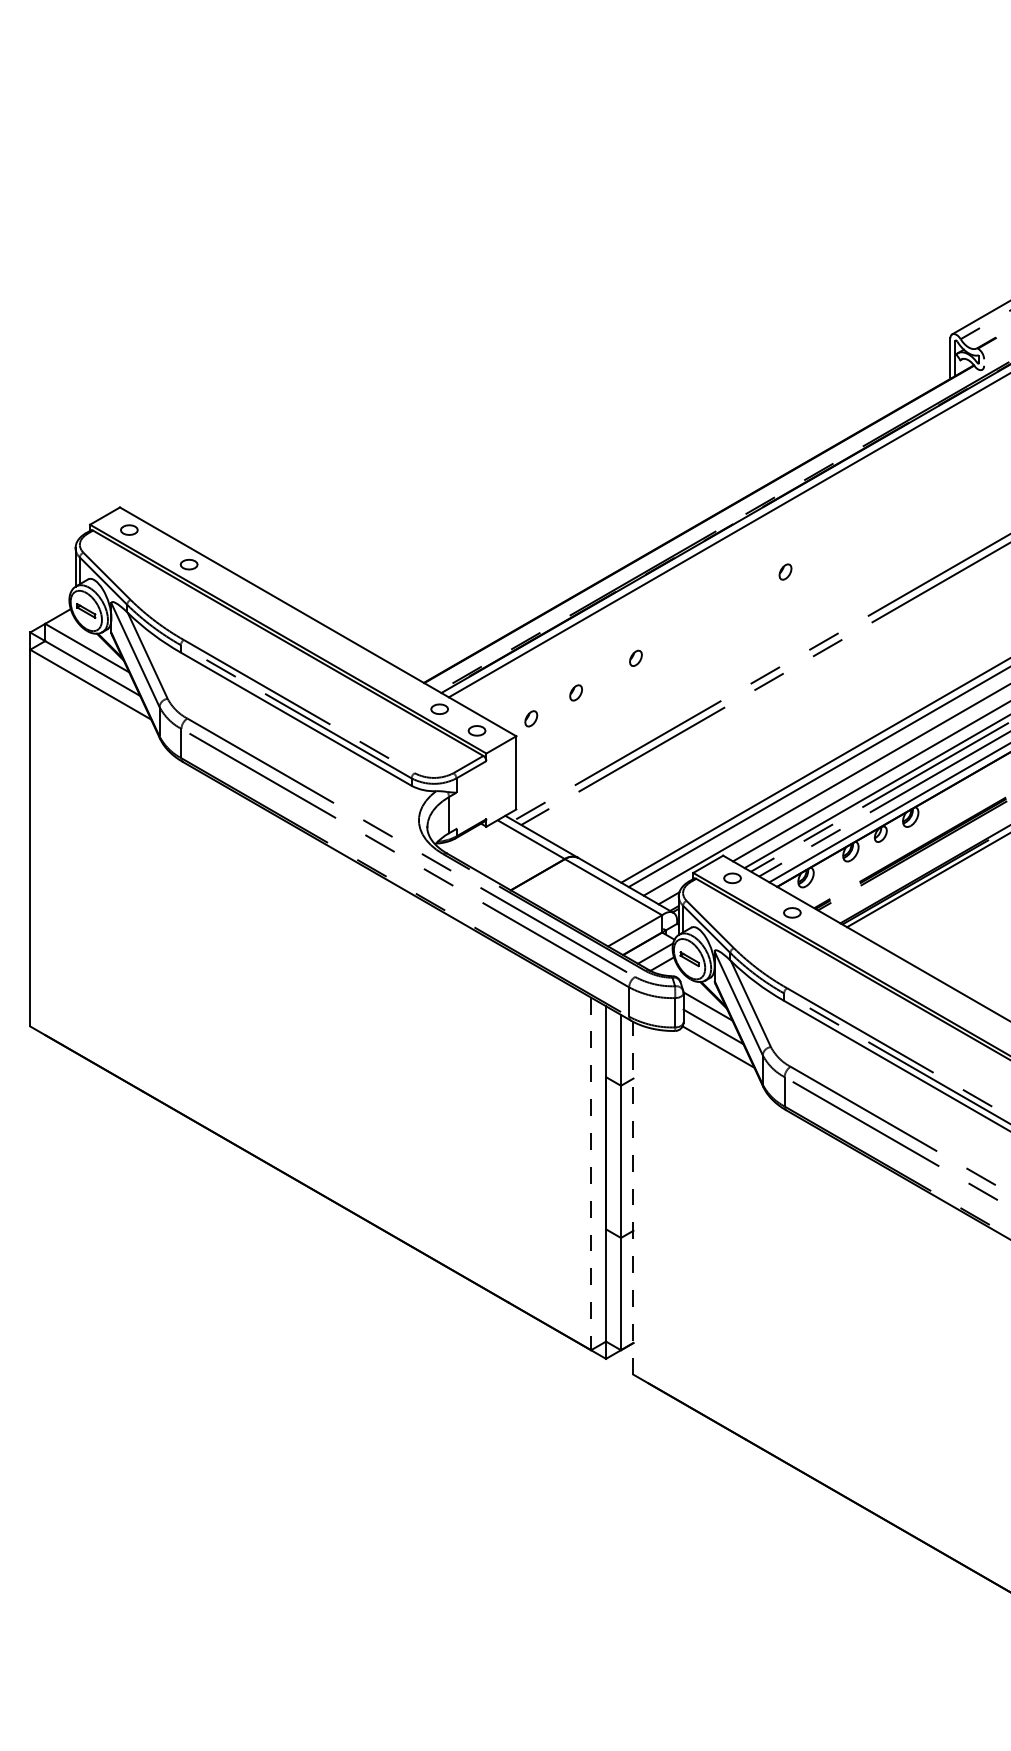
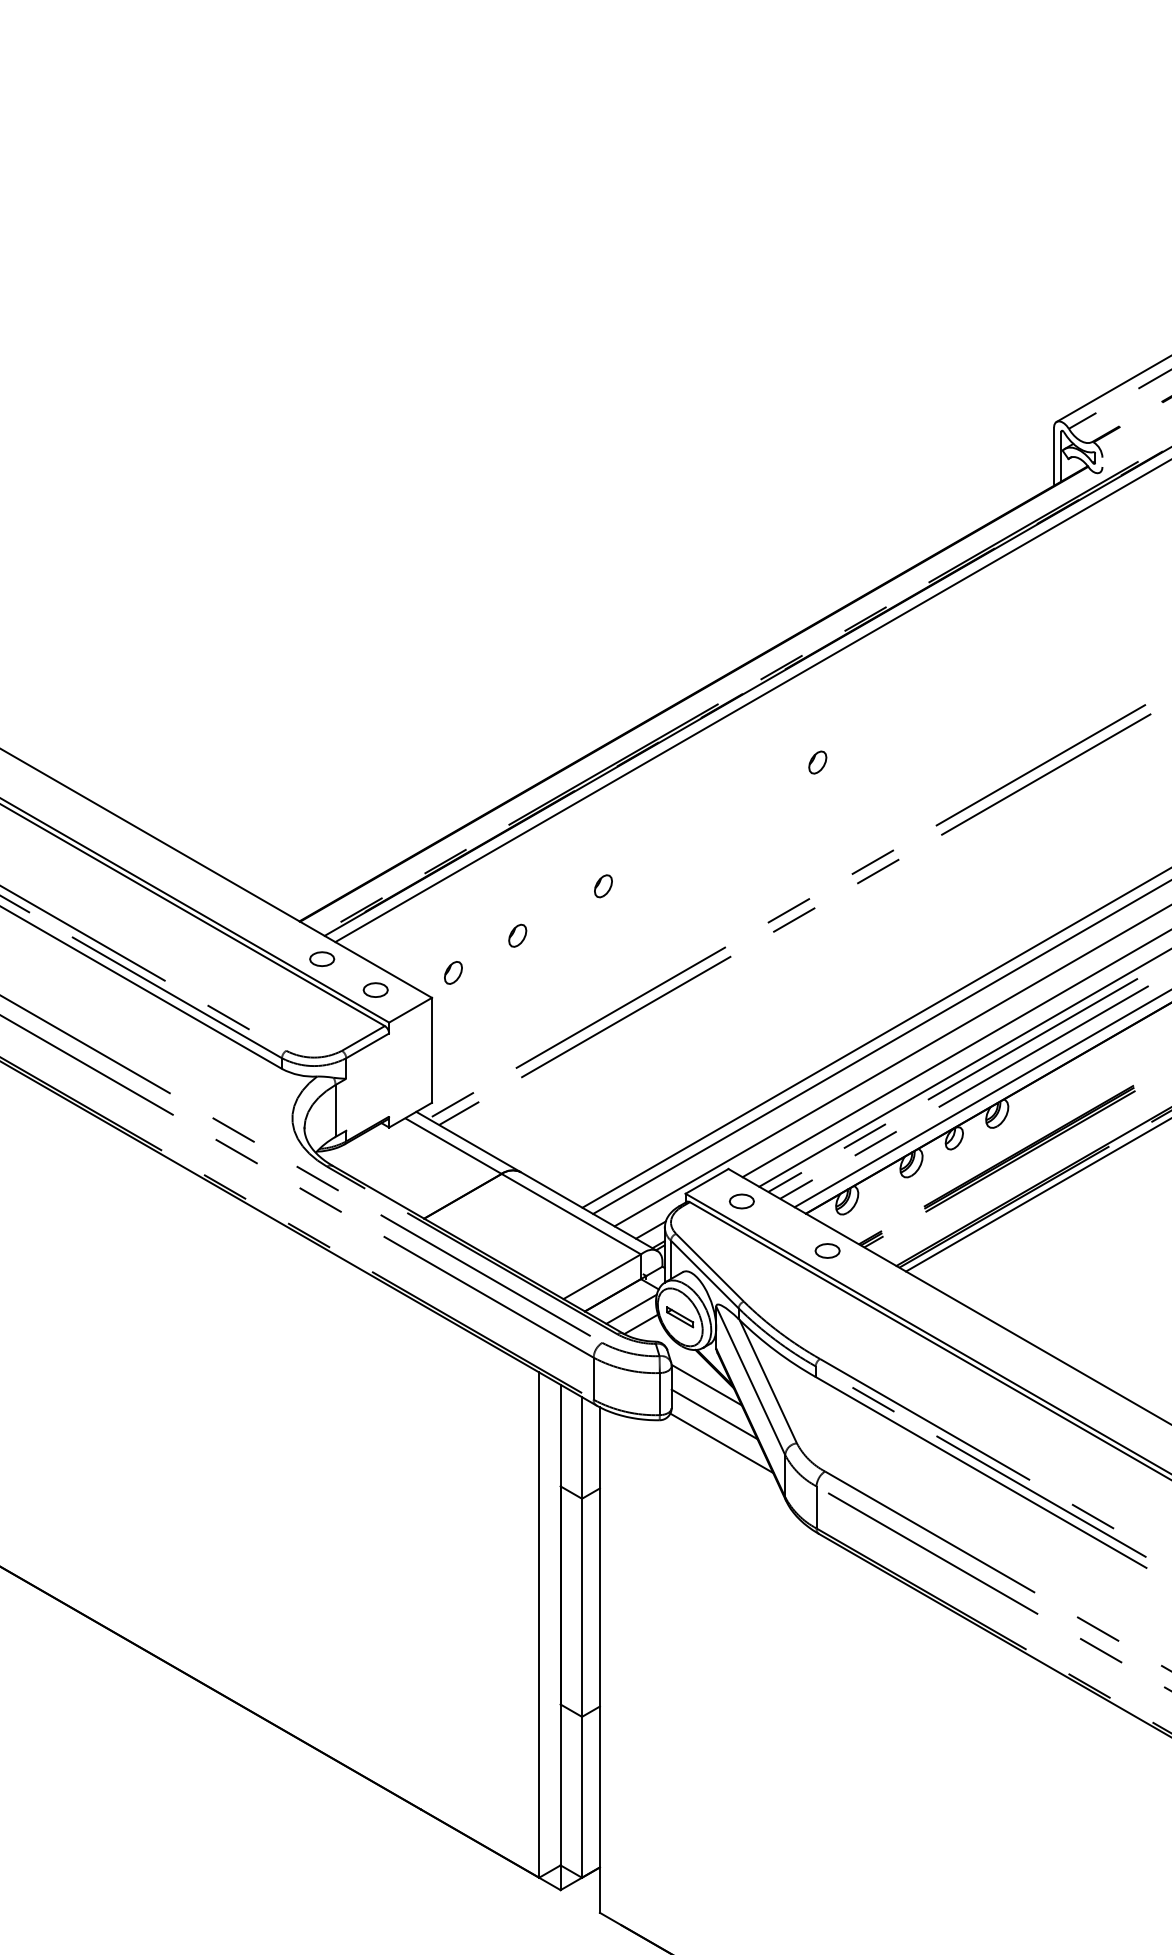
line: (591, 1174) -> (539, 1625), dashed -> solid
line: (633, 1197) -> (599, 1658), dashed -> solid

